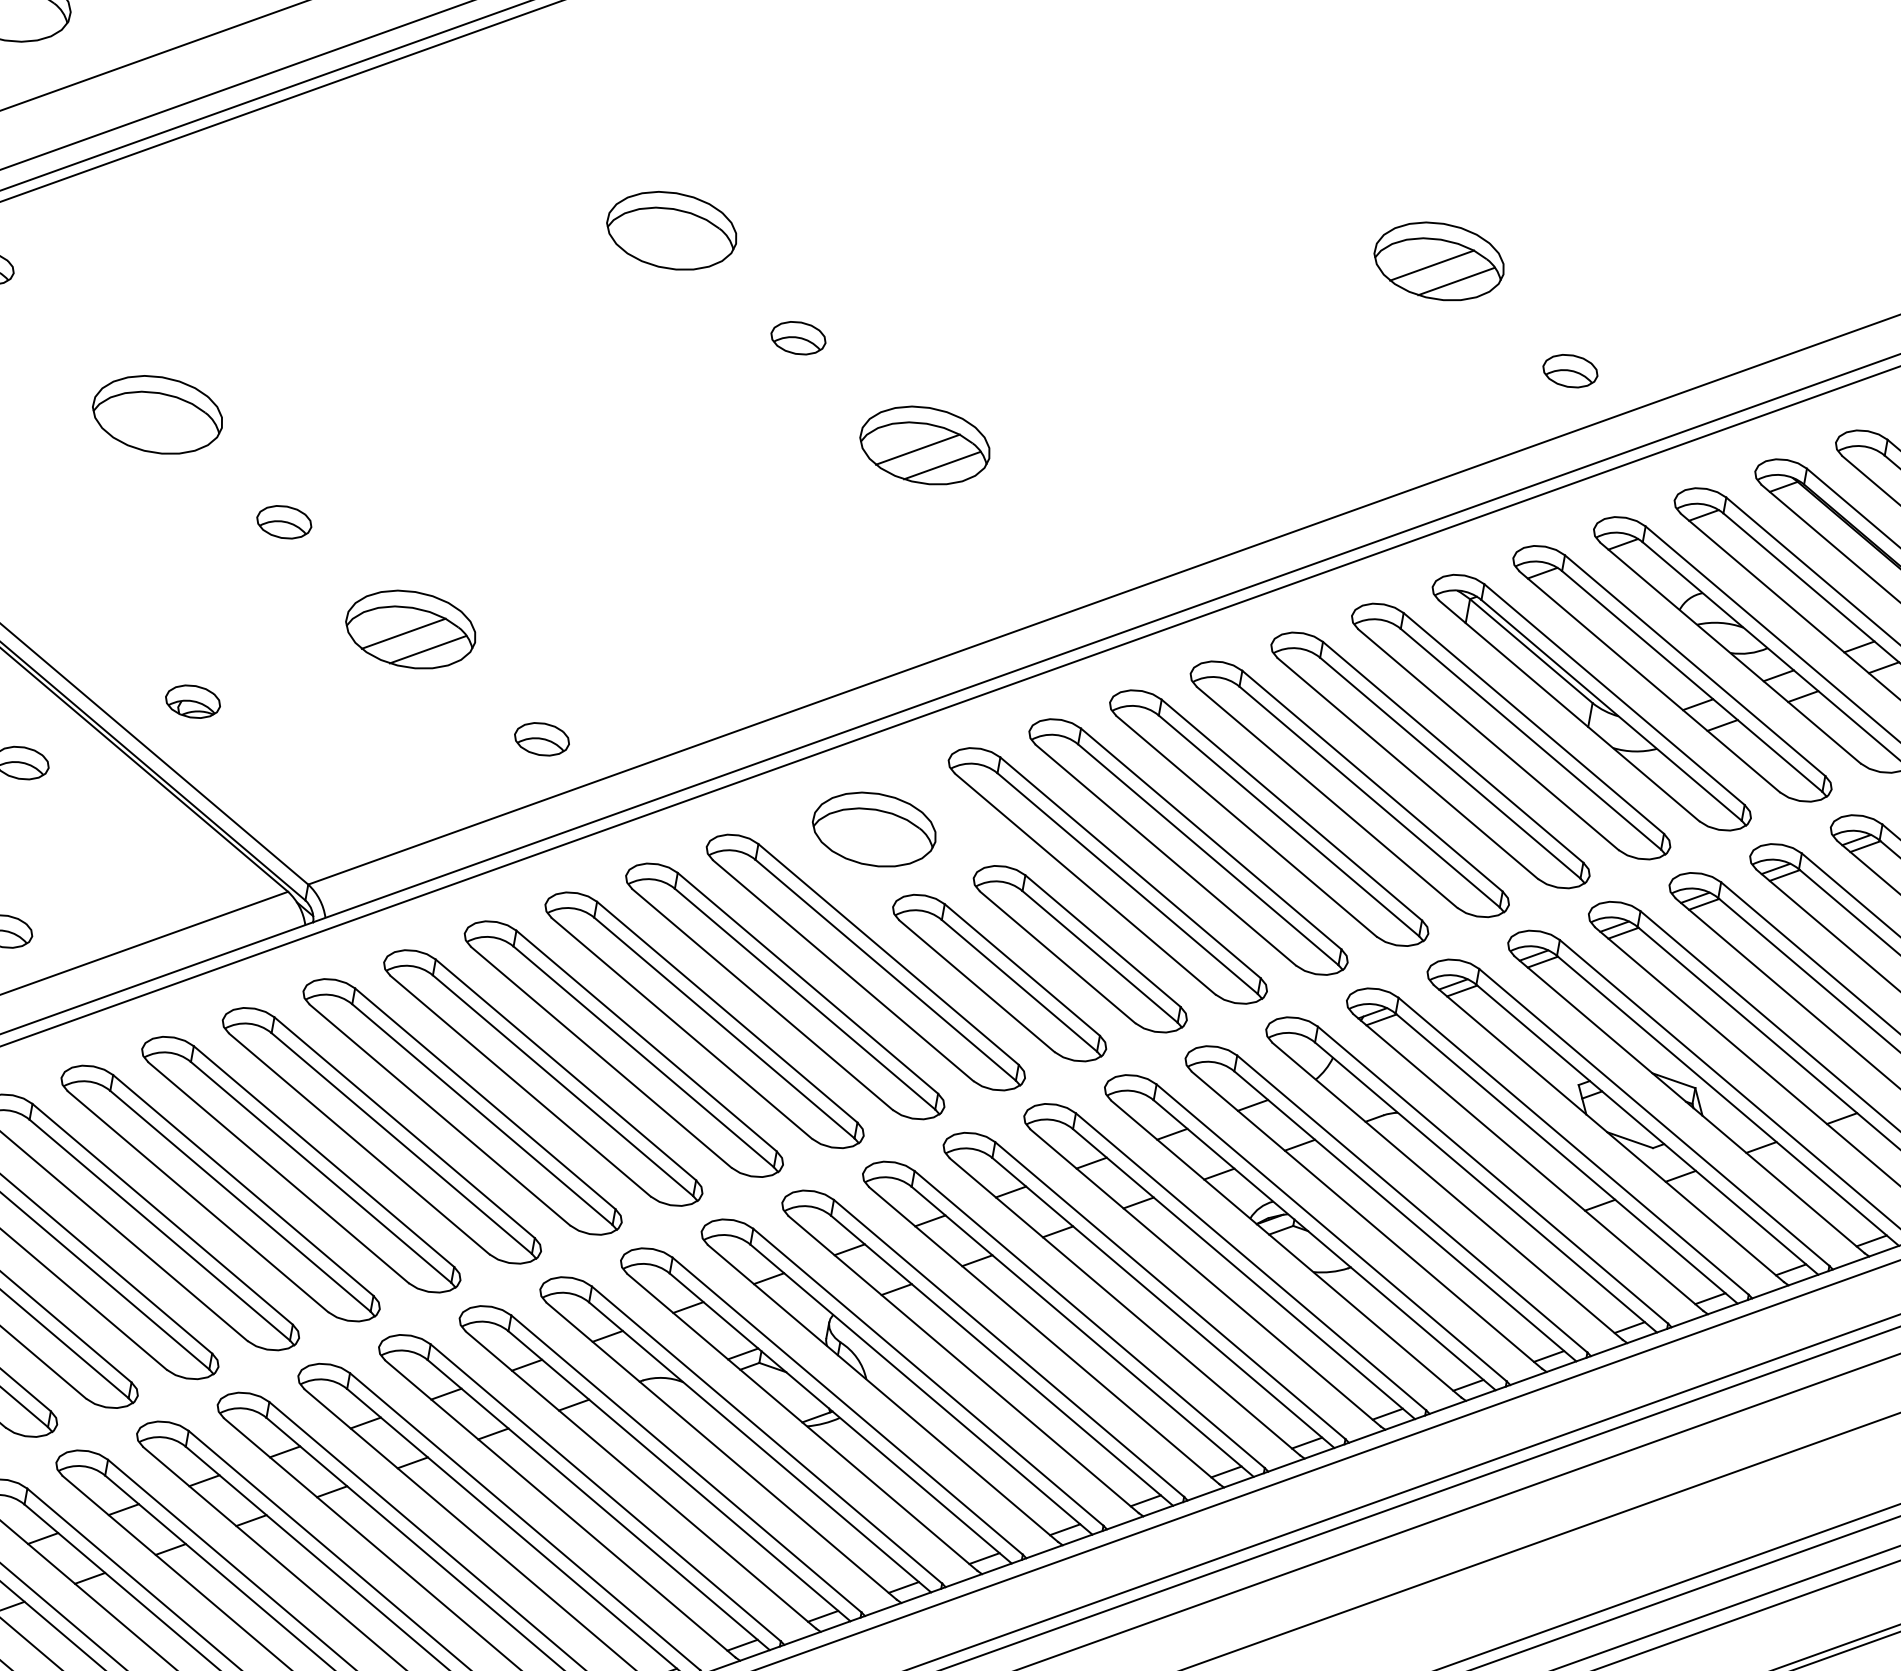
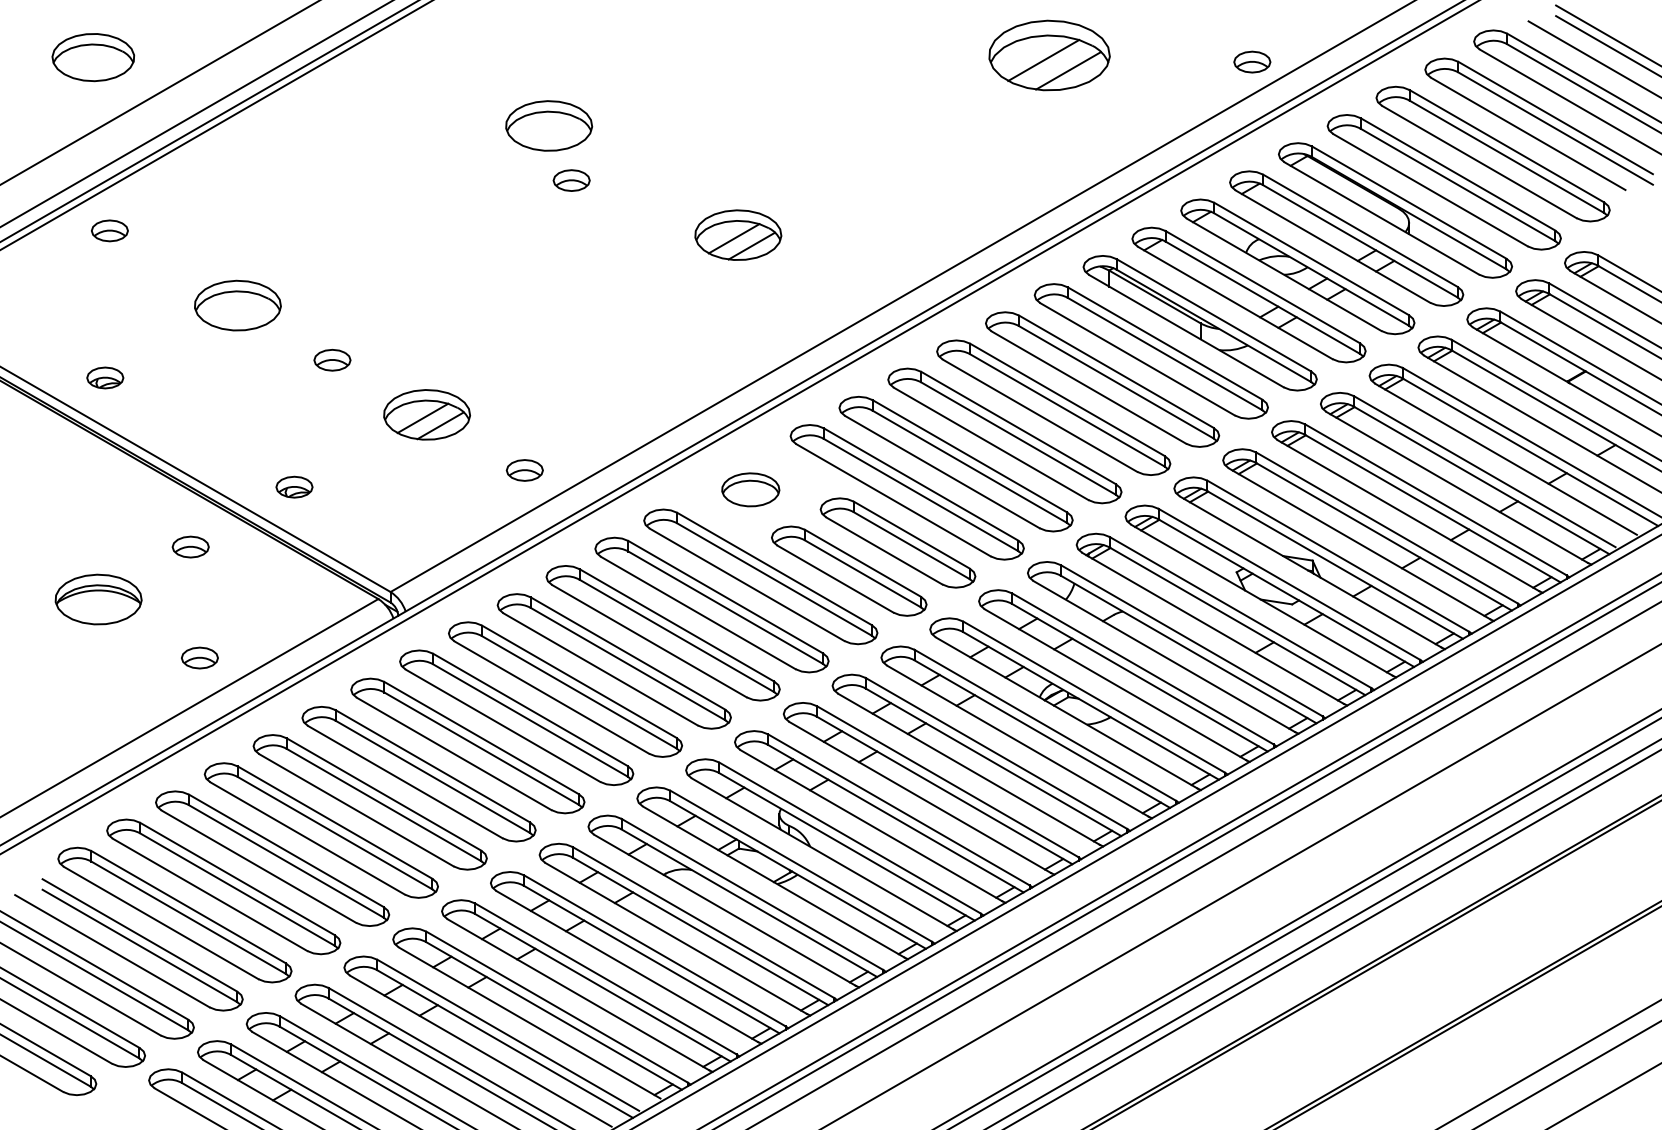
part: (1439, 261) -> (1049, 55), size x1.4
part: (798, 337) -> (571, 180), moved
part: (1570, 370) -> (1252, 61), moved
part: (874, 829) -> (750, 489), size x0.7

